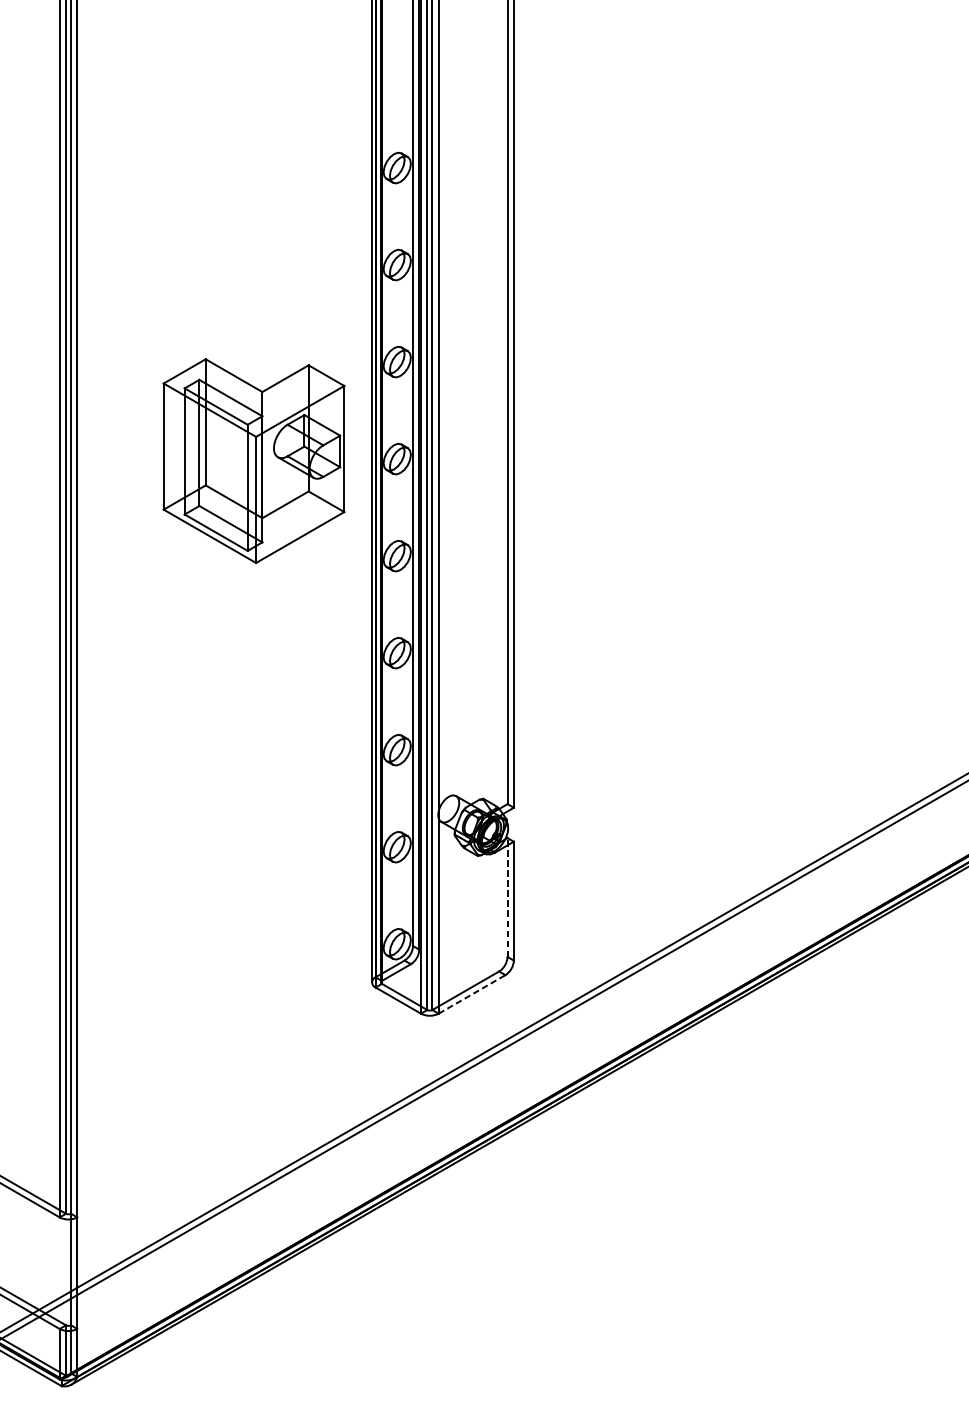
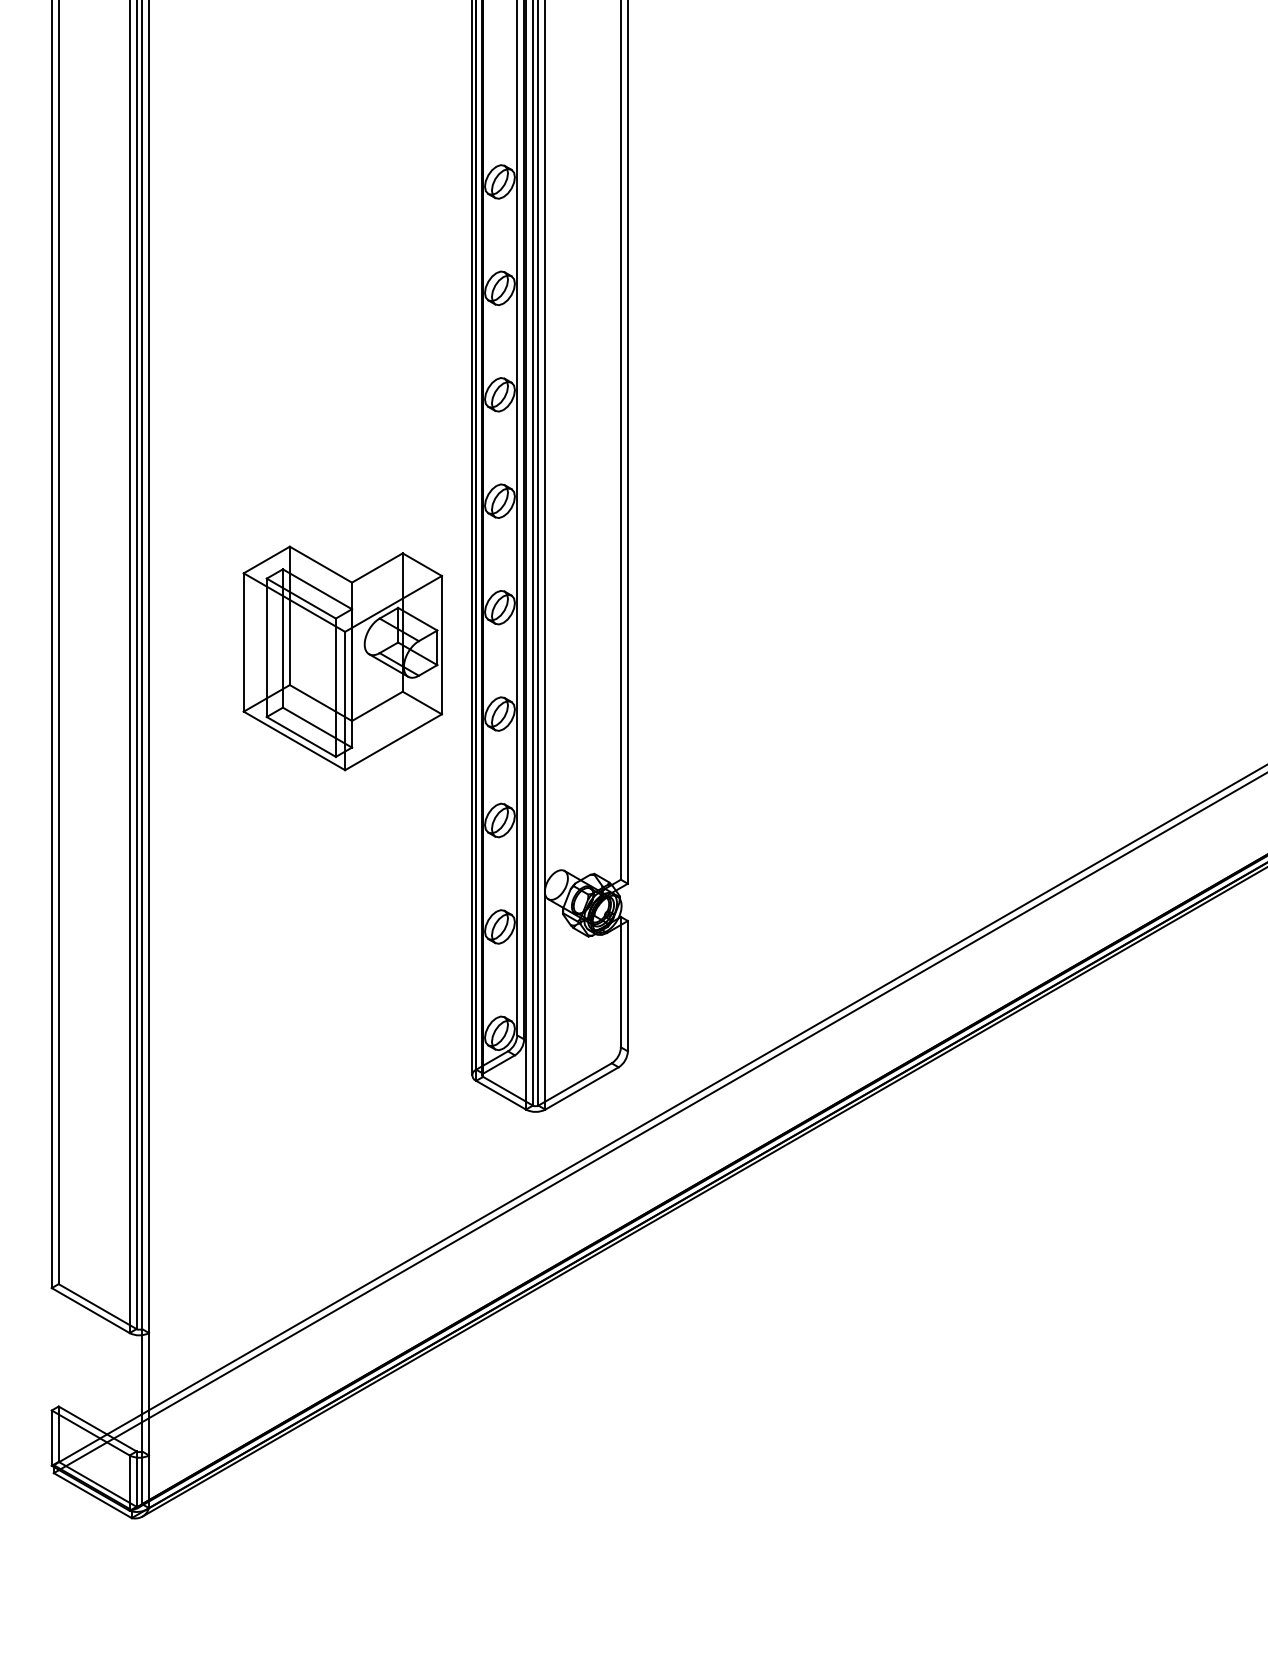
part: (253, 461) -> (342, 658), moved
line: (507, 896) -> (620, 981), dashed -> solid
line: (472, 994) -> (582, 1088), dashed -> solid

